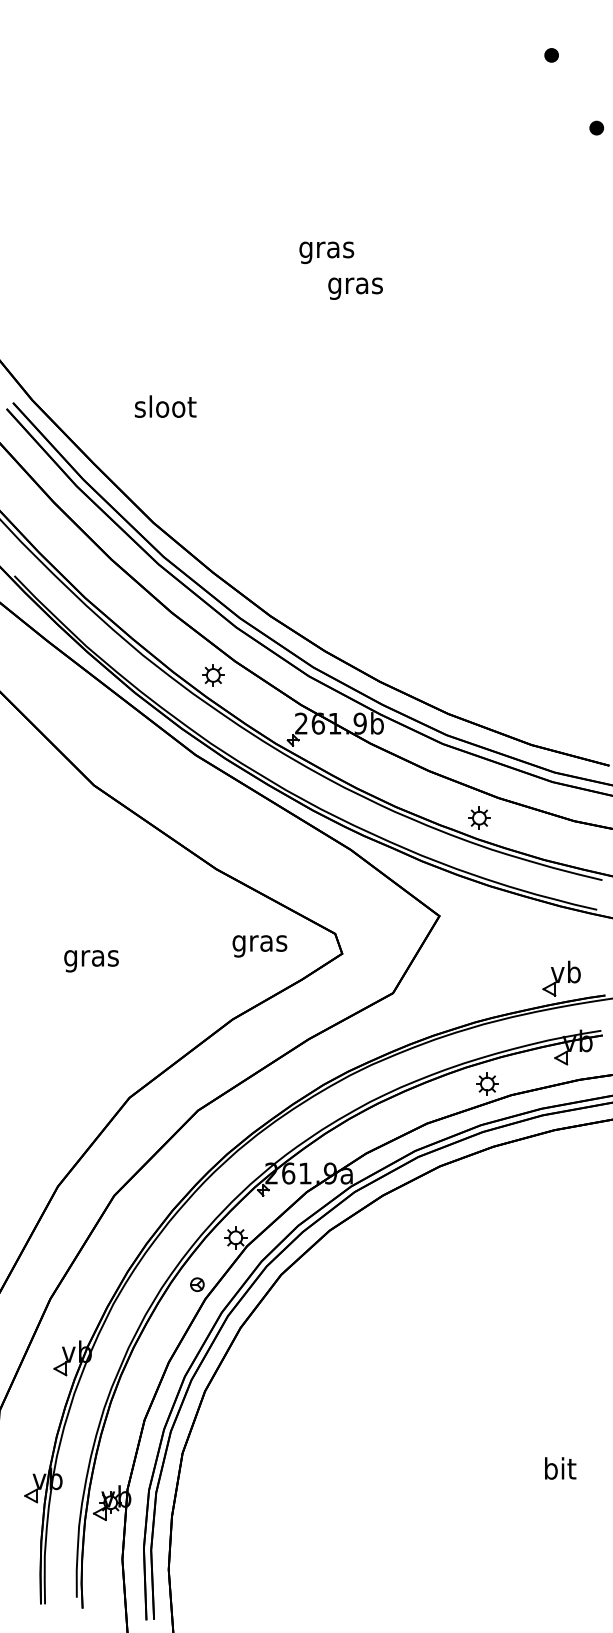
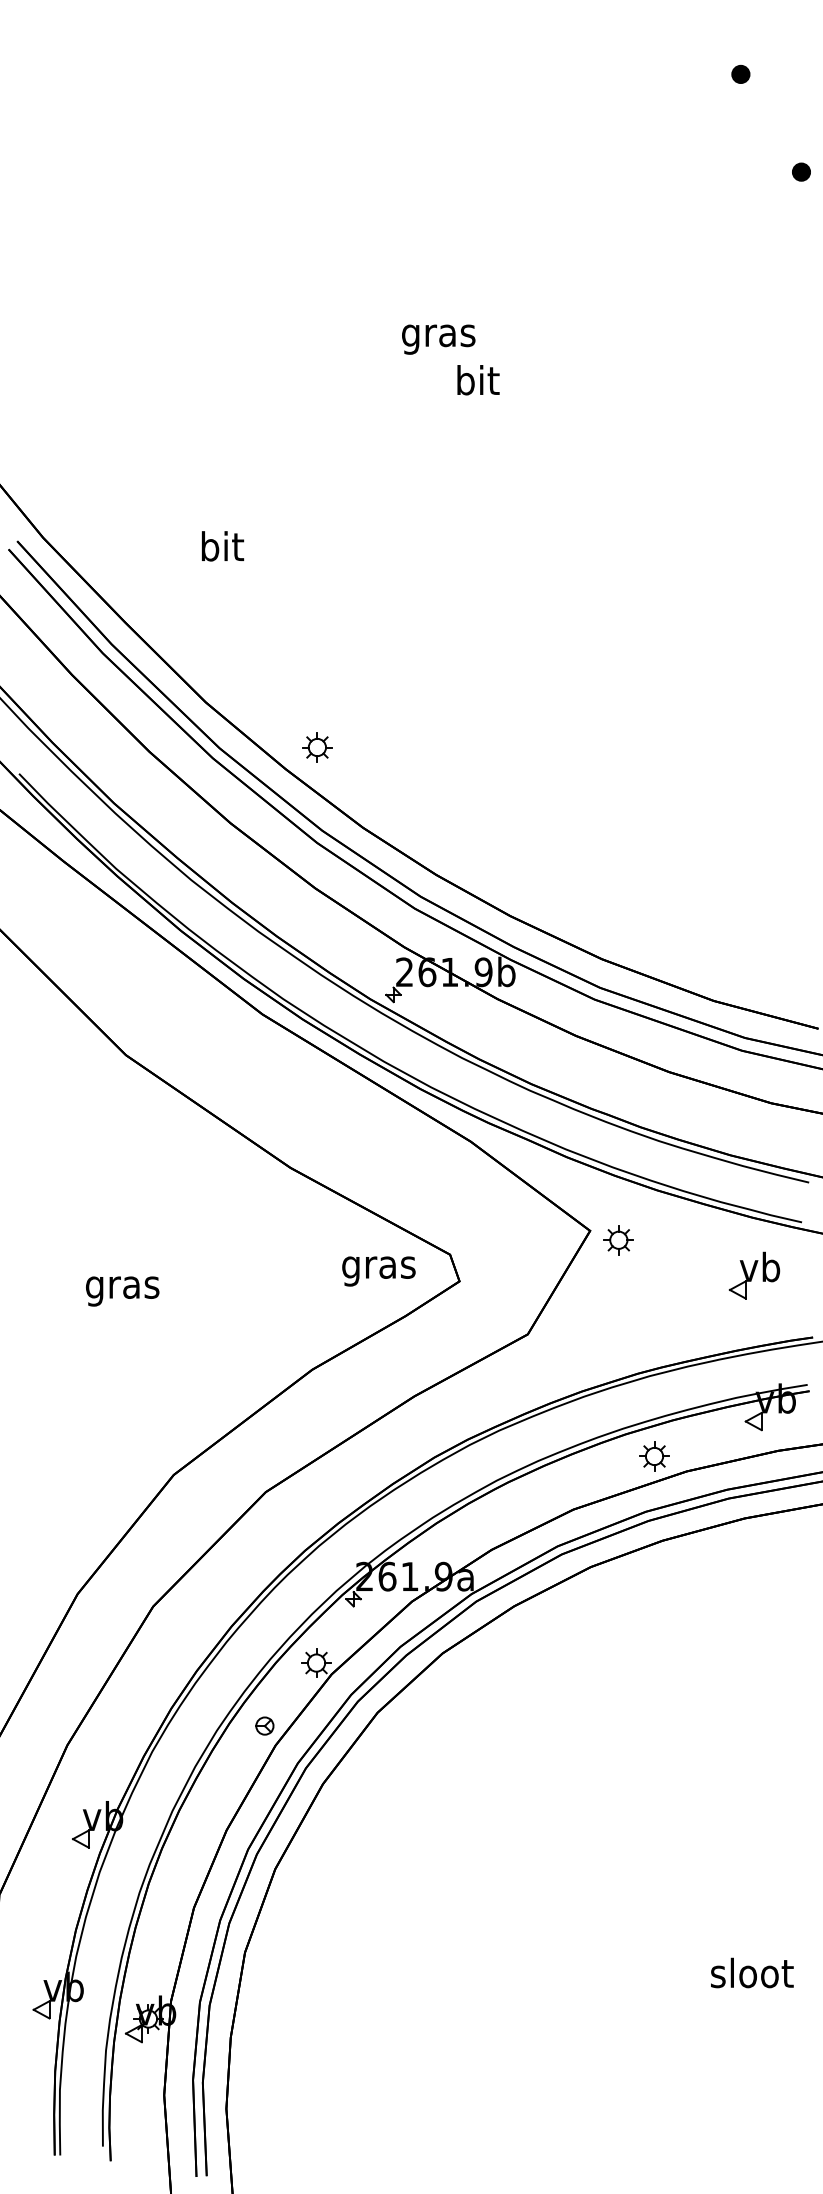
text: (355, 286) -> (477, 384), gras -> bit
text: (165, 406) -> (222, 546), sloot -> bit
part: (213, 675) -> (317, 747), moved
part: (479, 818) -> (618, 1240), moved
text: (259, 946) -> (378, 1271), moved
part: (561, 978) -> (754, 1275), moved
text: (560, 1468) -> (752, 1972), bit -> sloot

